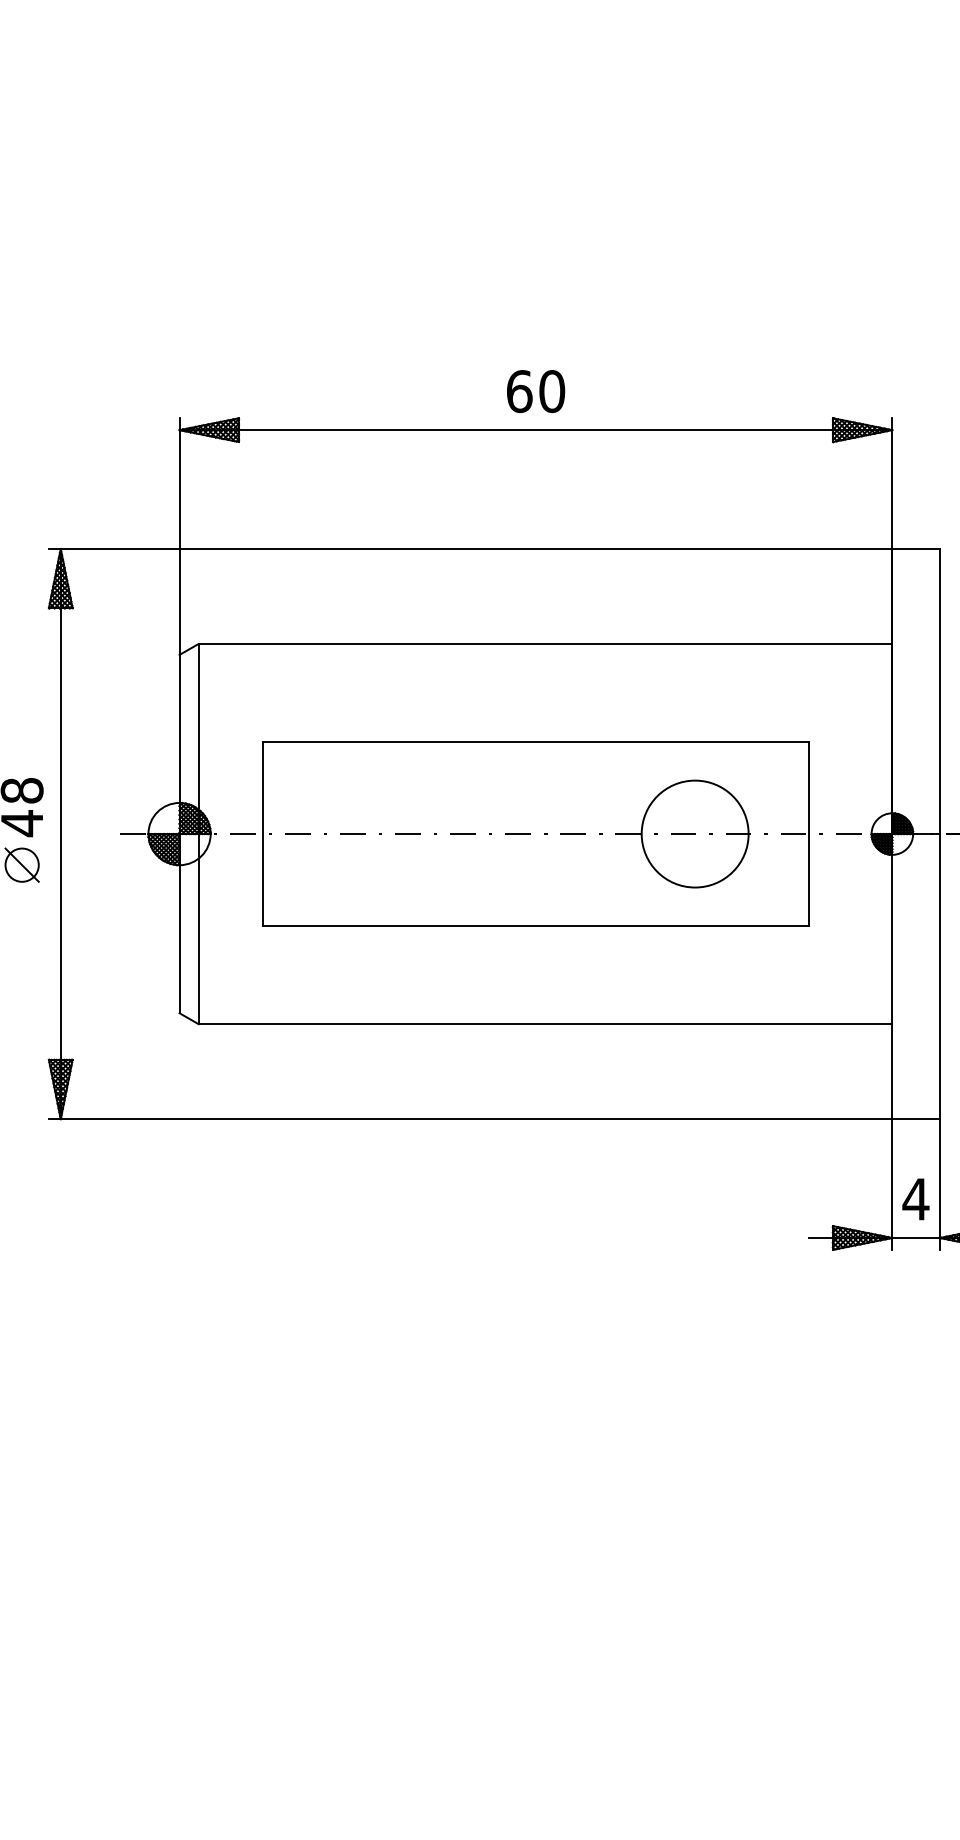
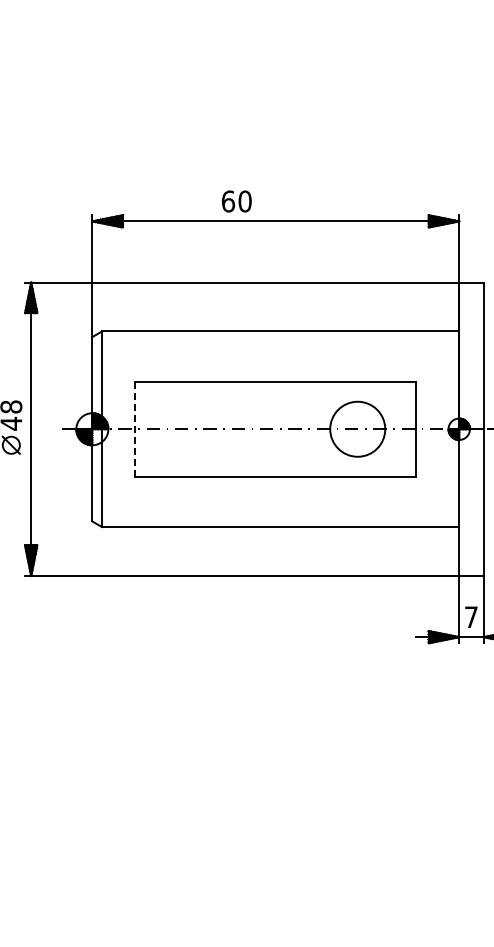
text: (535, 391) -> (236, 201), moved
line: (263, 834) -> (135, 429), solid -> dashed
text: (916, 1197) -> (471, 616), 4 -> 7

